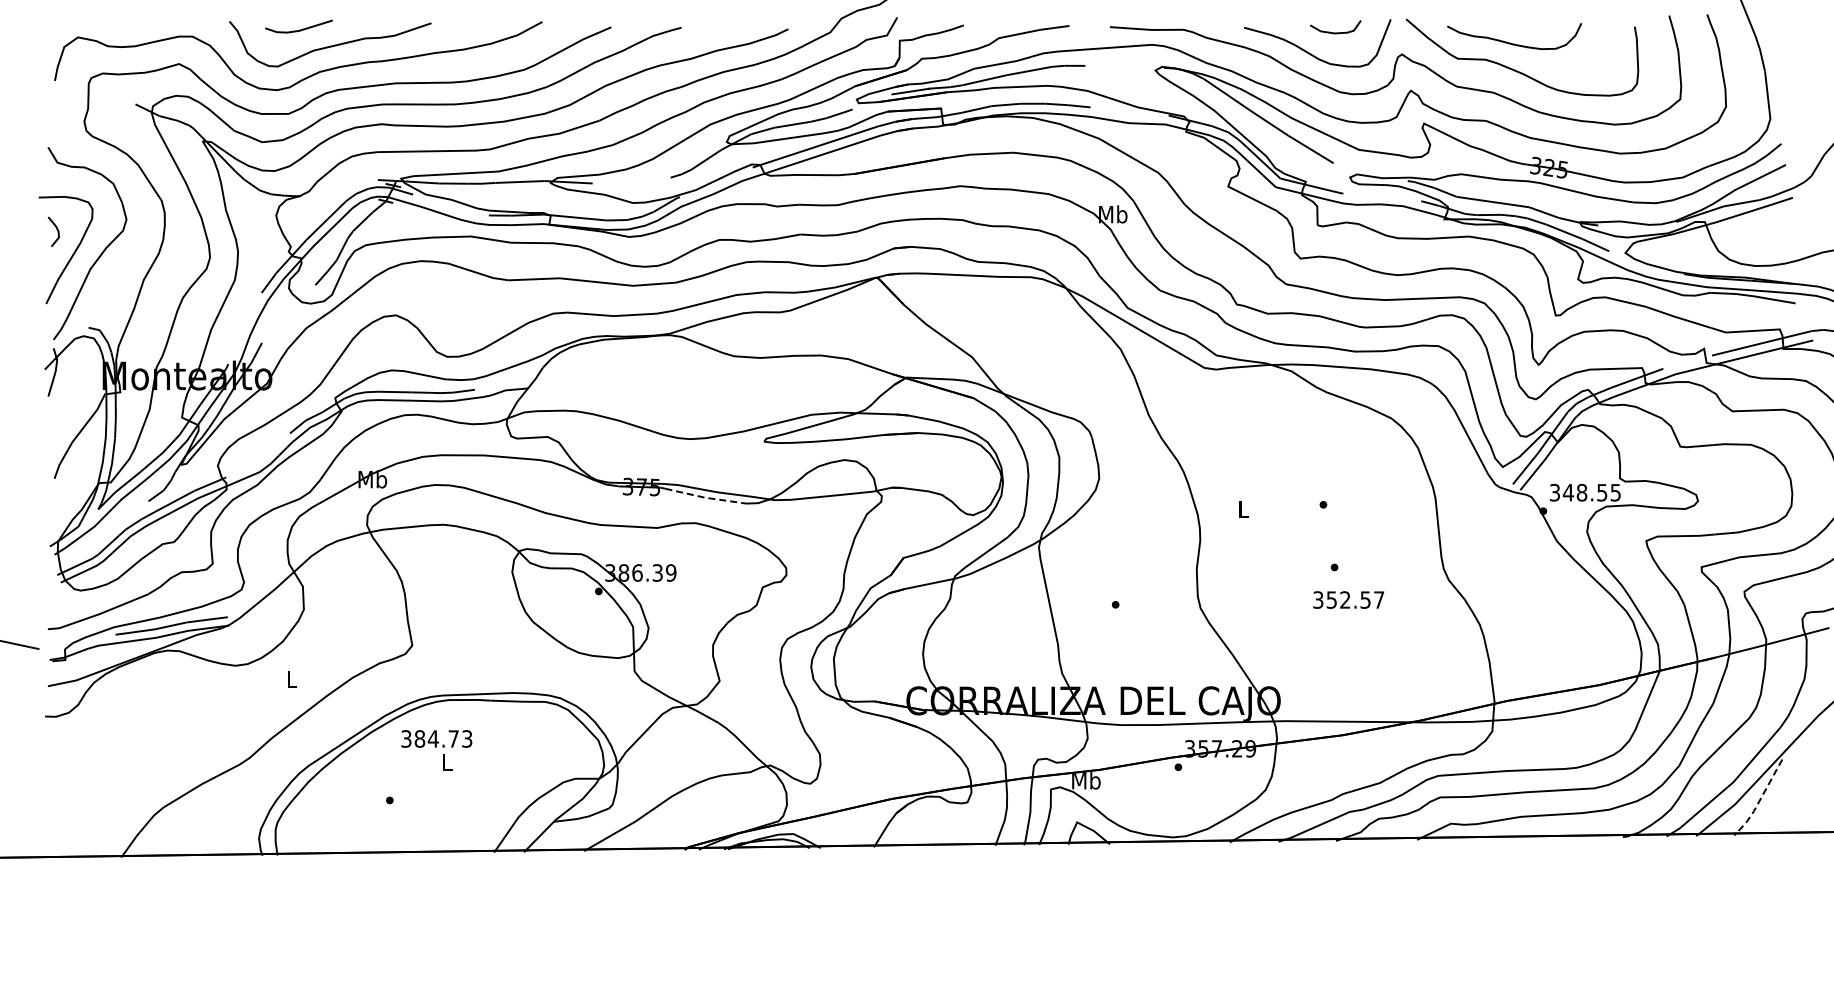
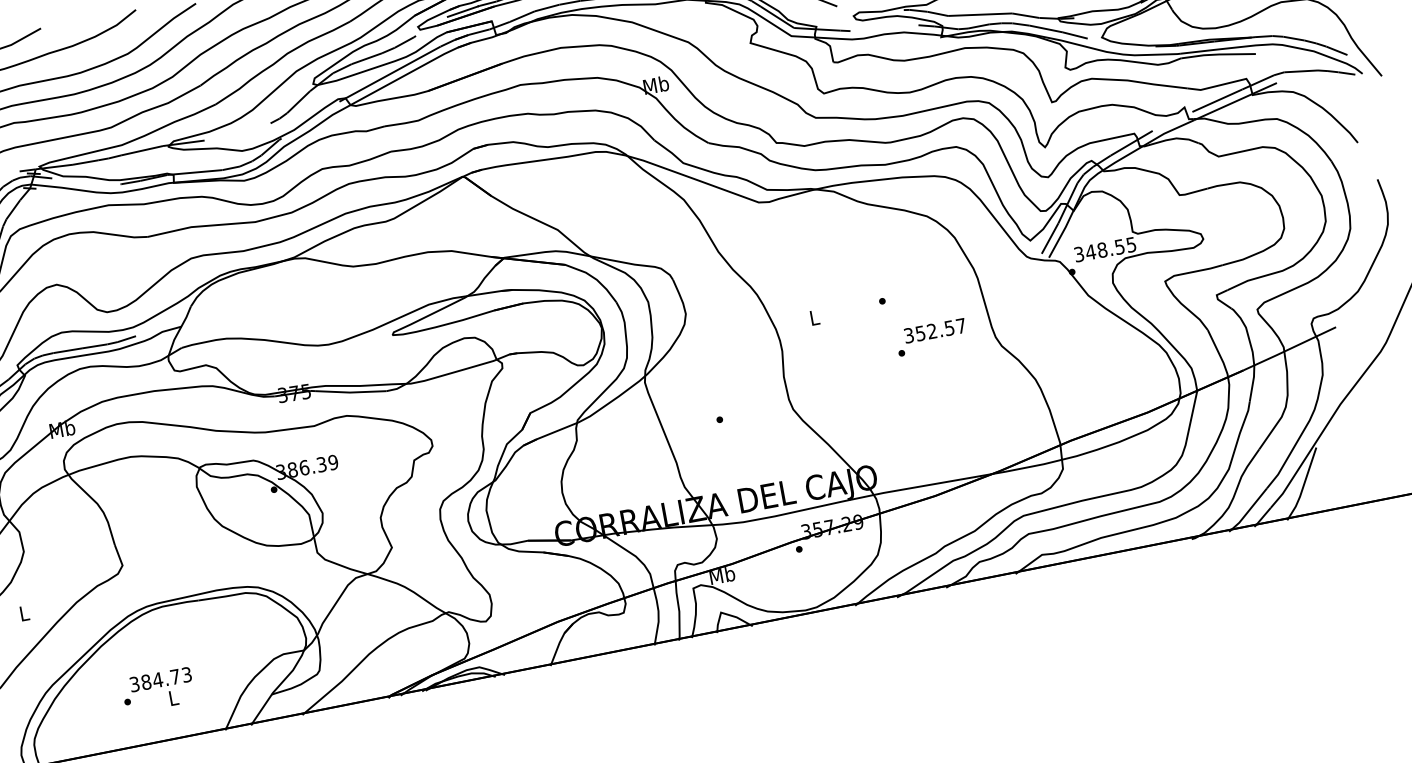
line: (705, 497) -> (350, 392), dashed -> solid
text: (1348, 599) -> (934, 330), moved
text: (436, 750) -> (162, 689), moved
line: (1759, 800) -> (1303, 486), dashed -> solid

